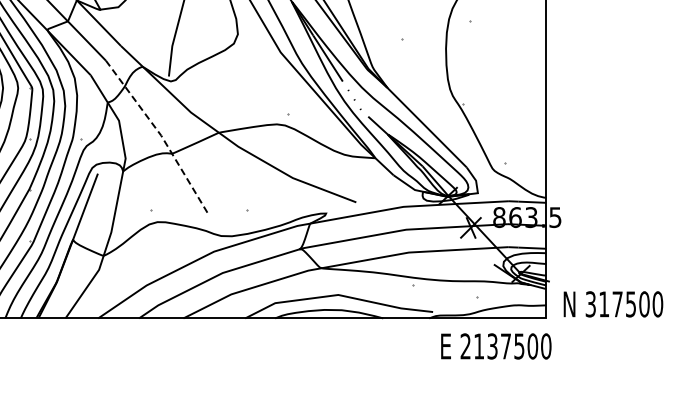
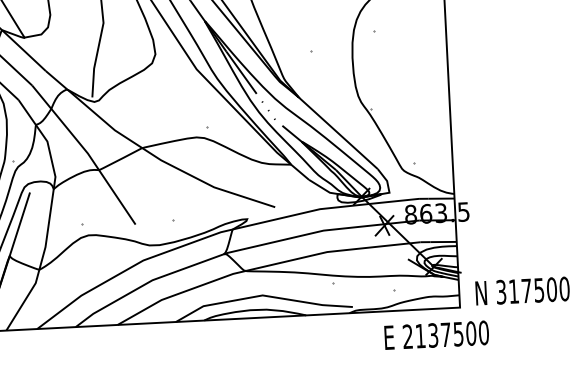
line: (160, 134) -> (87, 152), dashed -> solid
text: (496, 346) -> (436, 335), moved

